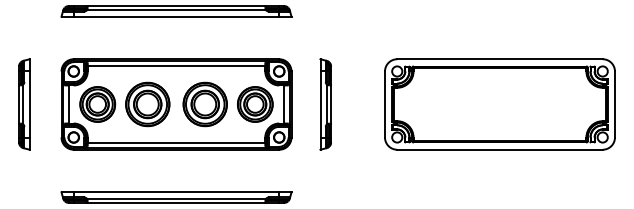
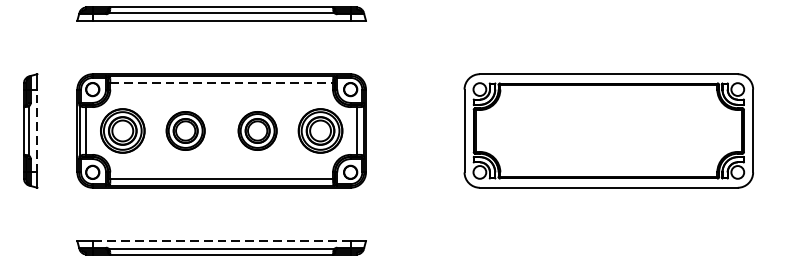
line: (176, 66) -> (221, 83), solid -> dashed
line: (29, 104) -> (37, 131), solid -> dashed
part: (147, 104) -> (185, 131), size x0.7
part: (204, 104) -> (256, 131), size x0.7
part: (325, 104) -> (408, 131), removed
part: (499, 104) -> (608, 131), moved
line: (176, 192) -> (221, 241), solid -> dashed

